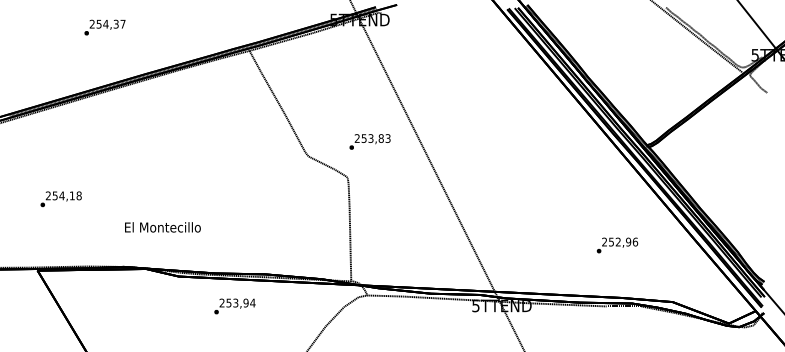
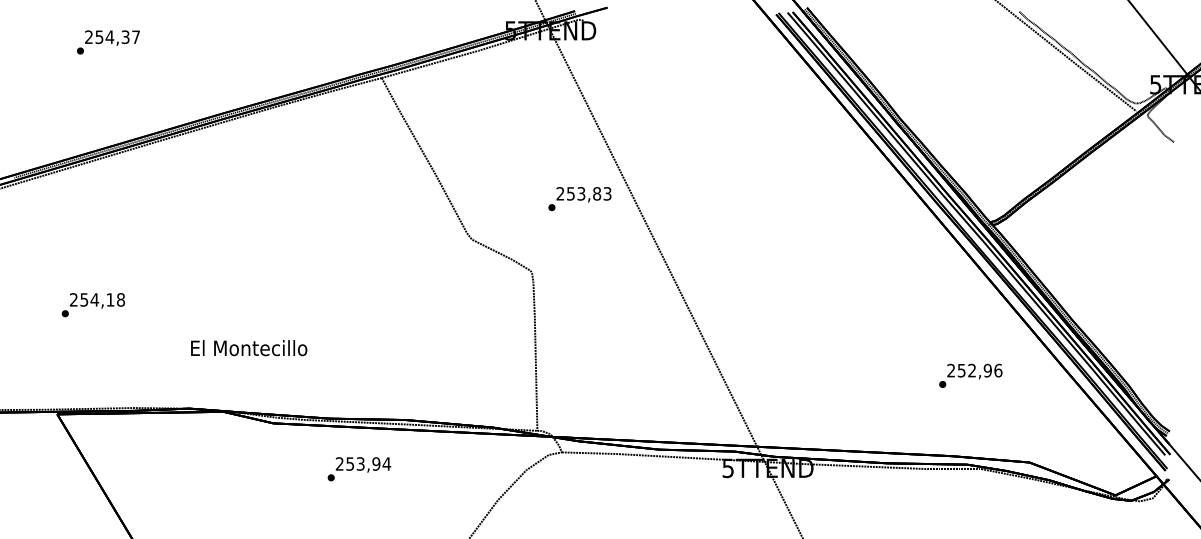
text: (104, 27) -> (107, 42), moved
text: (369, 141) -> (579, 198), moved
text: (617, 245) -> (970, 375), moved

